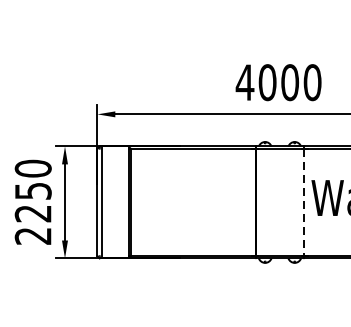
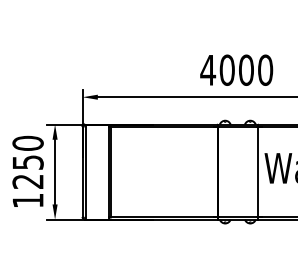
line: (303, 202) -> (257, 172), dashed -> solid
text: (32, 237) -> (27, 201), 2250 -> 1250

